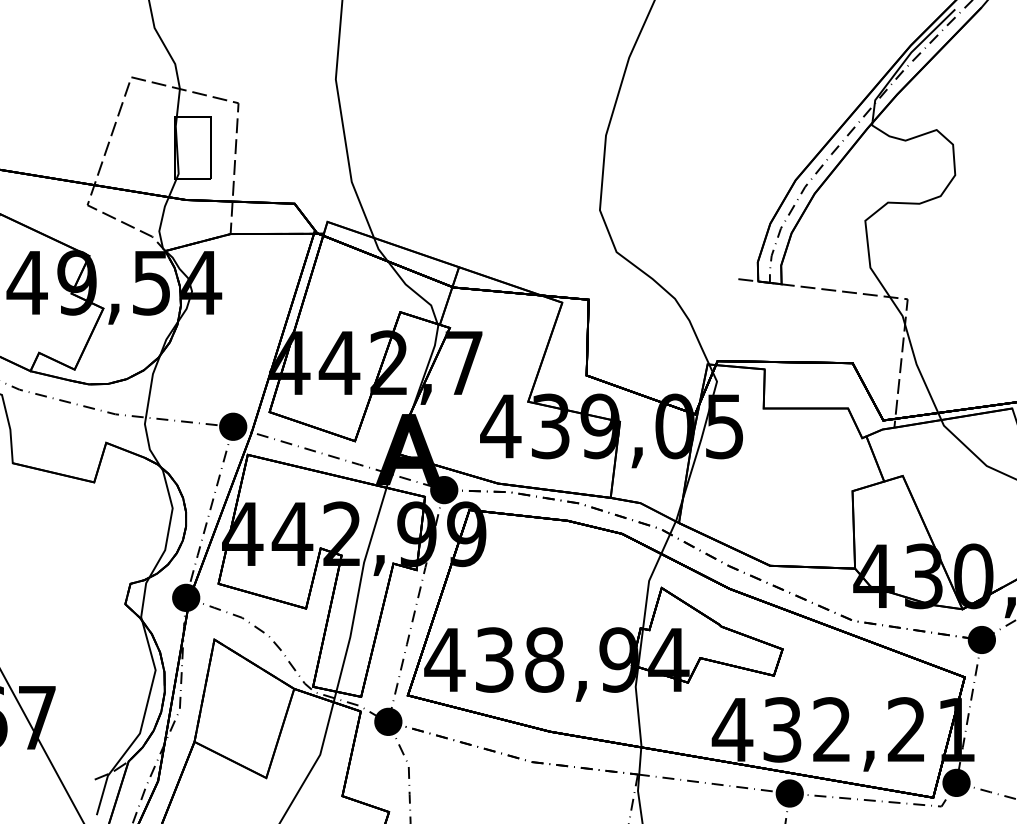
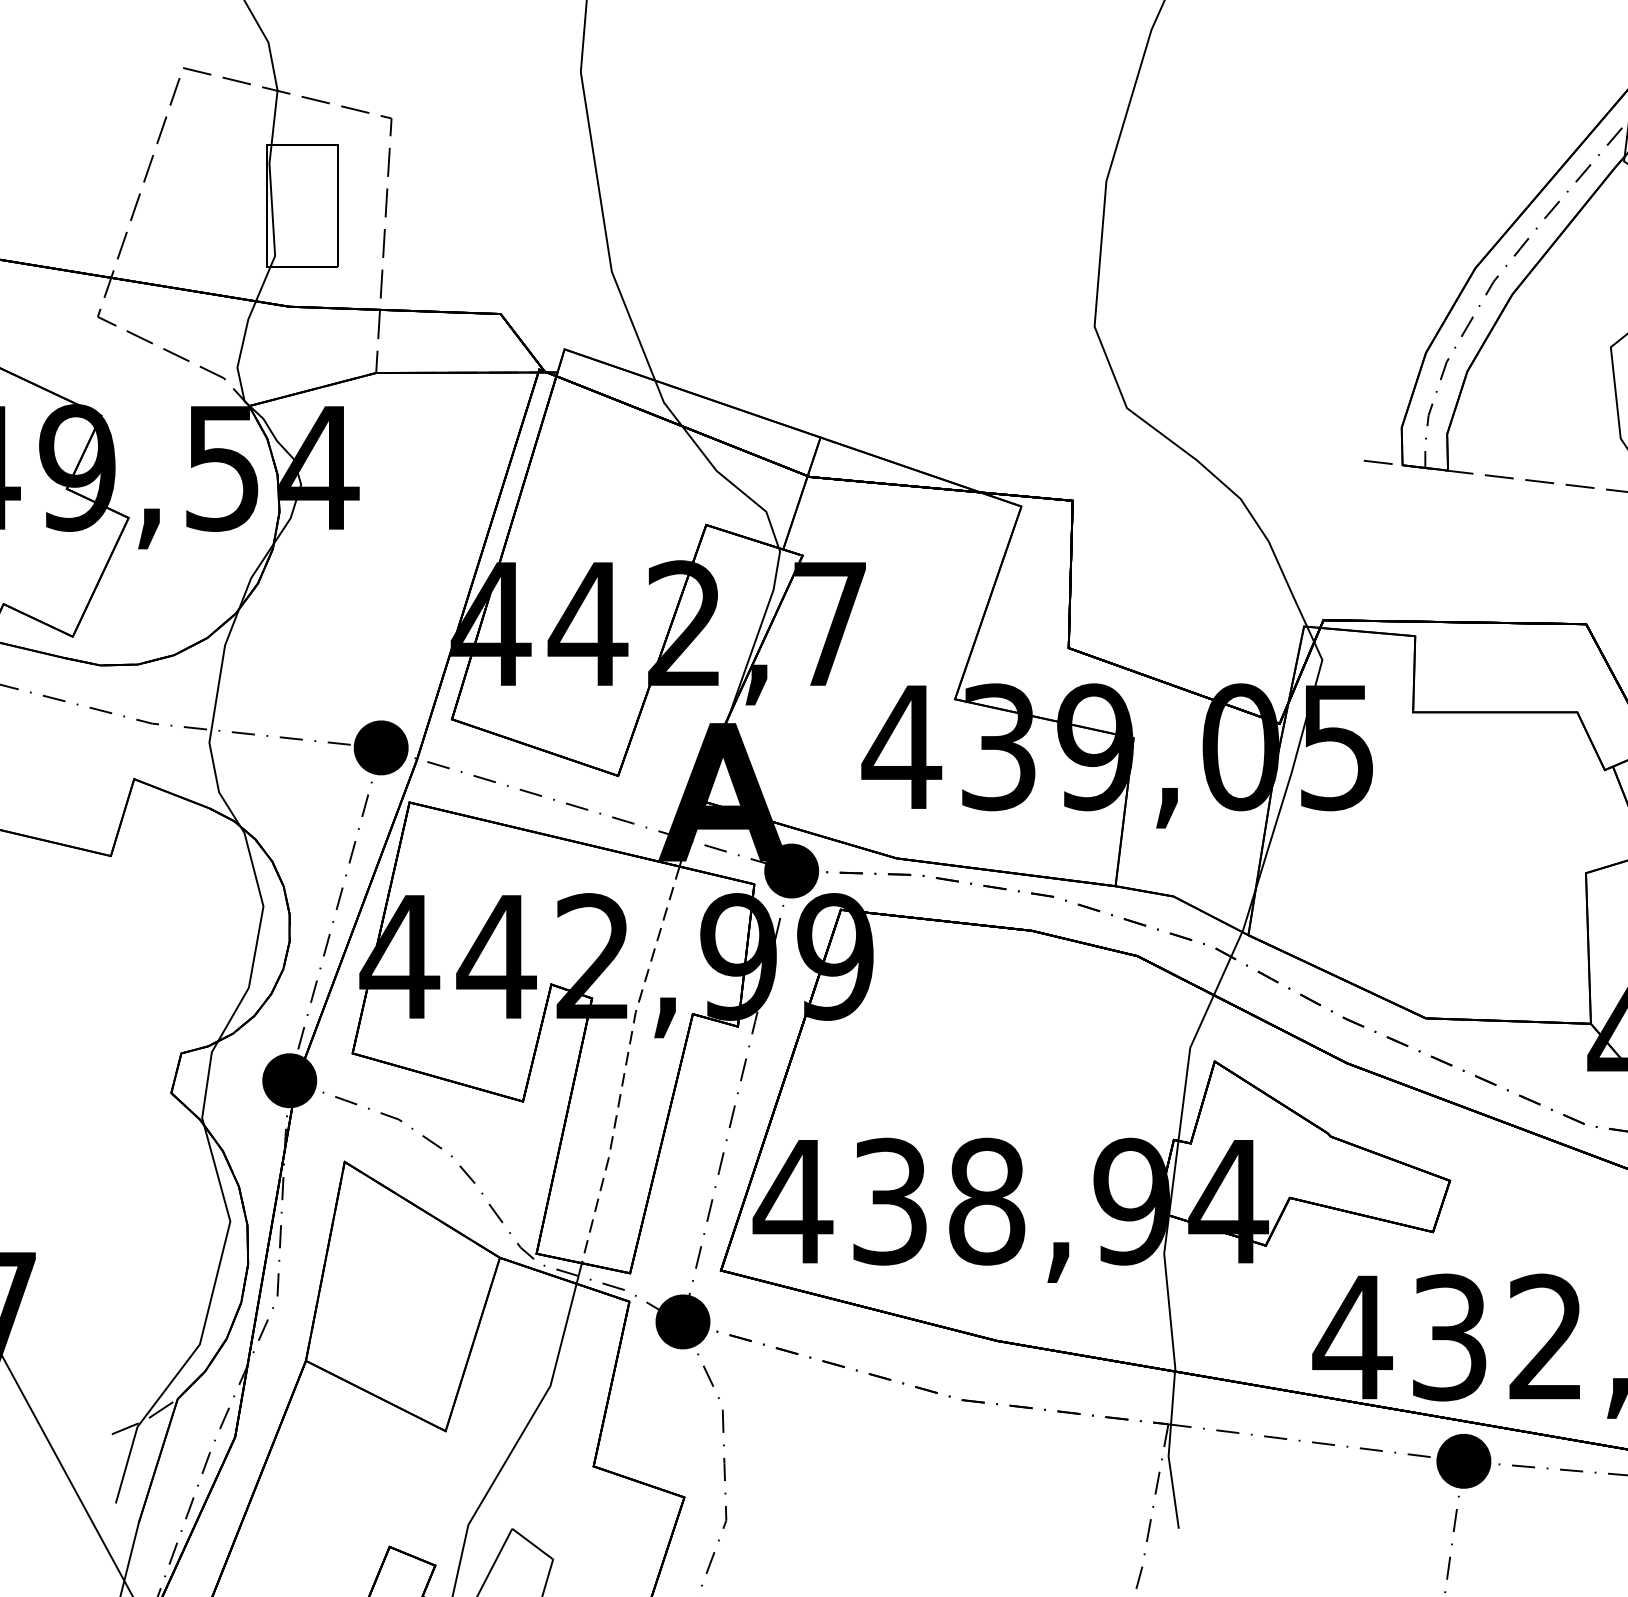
line: (359, 589) -> (626, 1064), solid -> dashed

